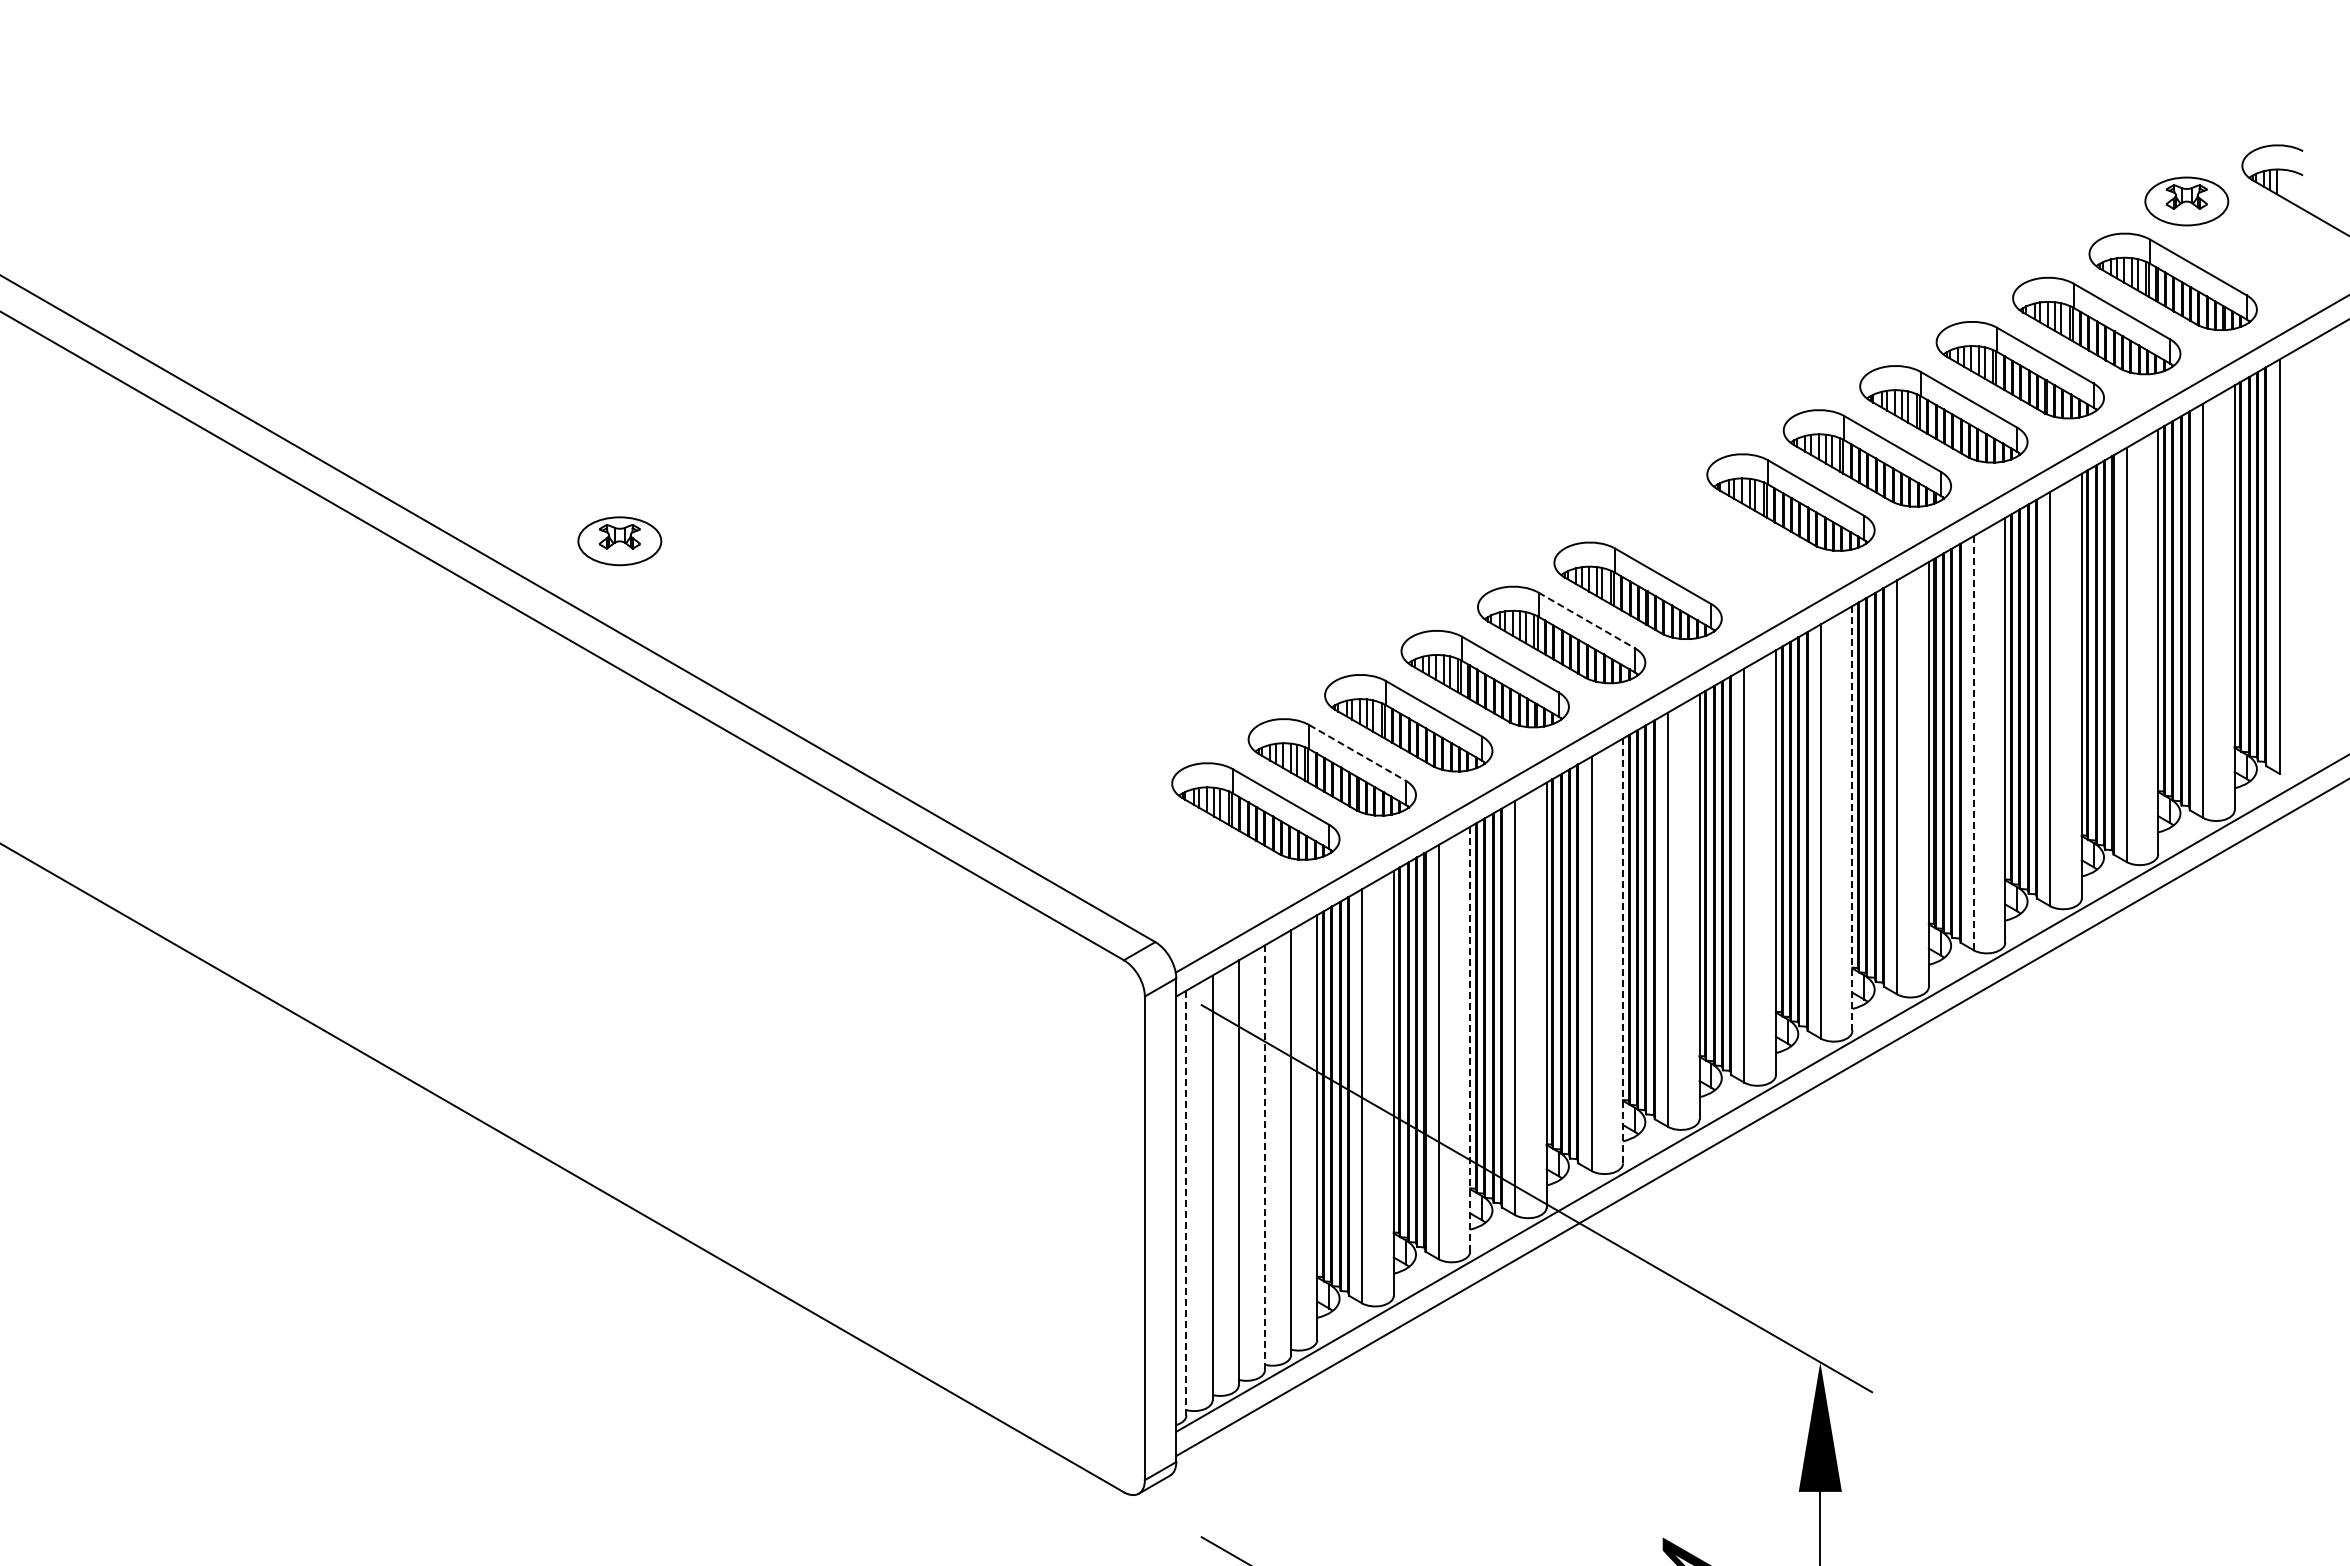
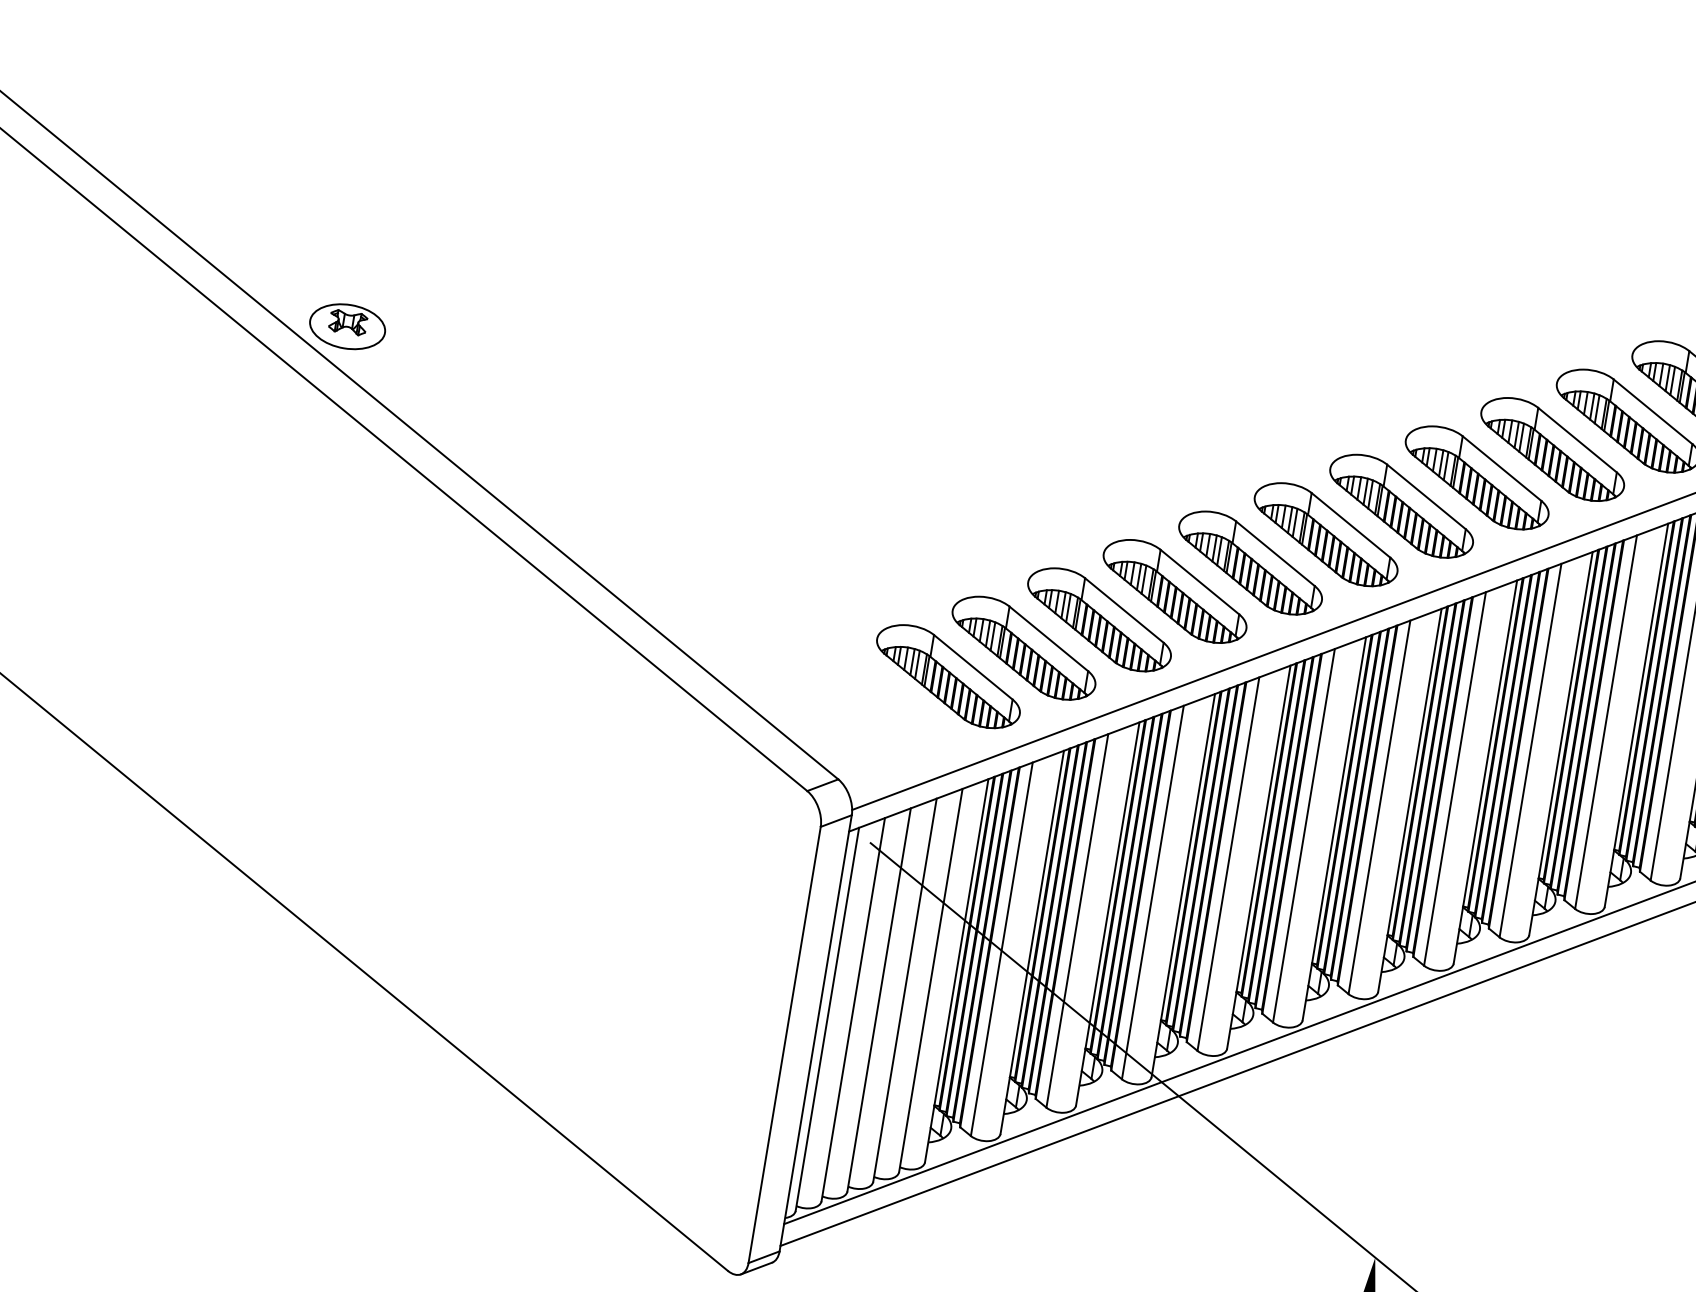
part: (619, 541) -> (347, 326), moved
part: (1714, 546) -> (1401, 506), added
line: (1586, 620) -> (1275, 553), dashed -> solid
line: (1973, 742) -> (1605, 721), dashed -> solid
line: (1357, 752) -> (1048, 638), dashed -> solid
line: (1852, 818) -> (1485, 771), dashed -> solid
line: (1623, 950) -> (1259, 856), dashed -> solid
line: (1470, 1038) -> (1108, 913), dashed -> solid
line: (1264, 1157) -> (904, 989), dashed -> solid
line: (1186, 1202) -> (827, 1018), dashed -> solid

